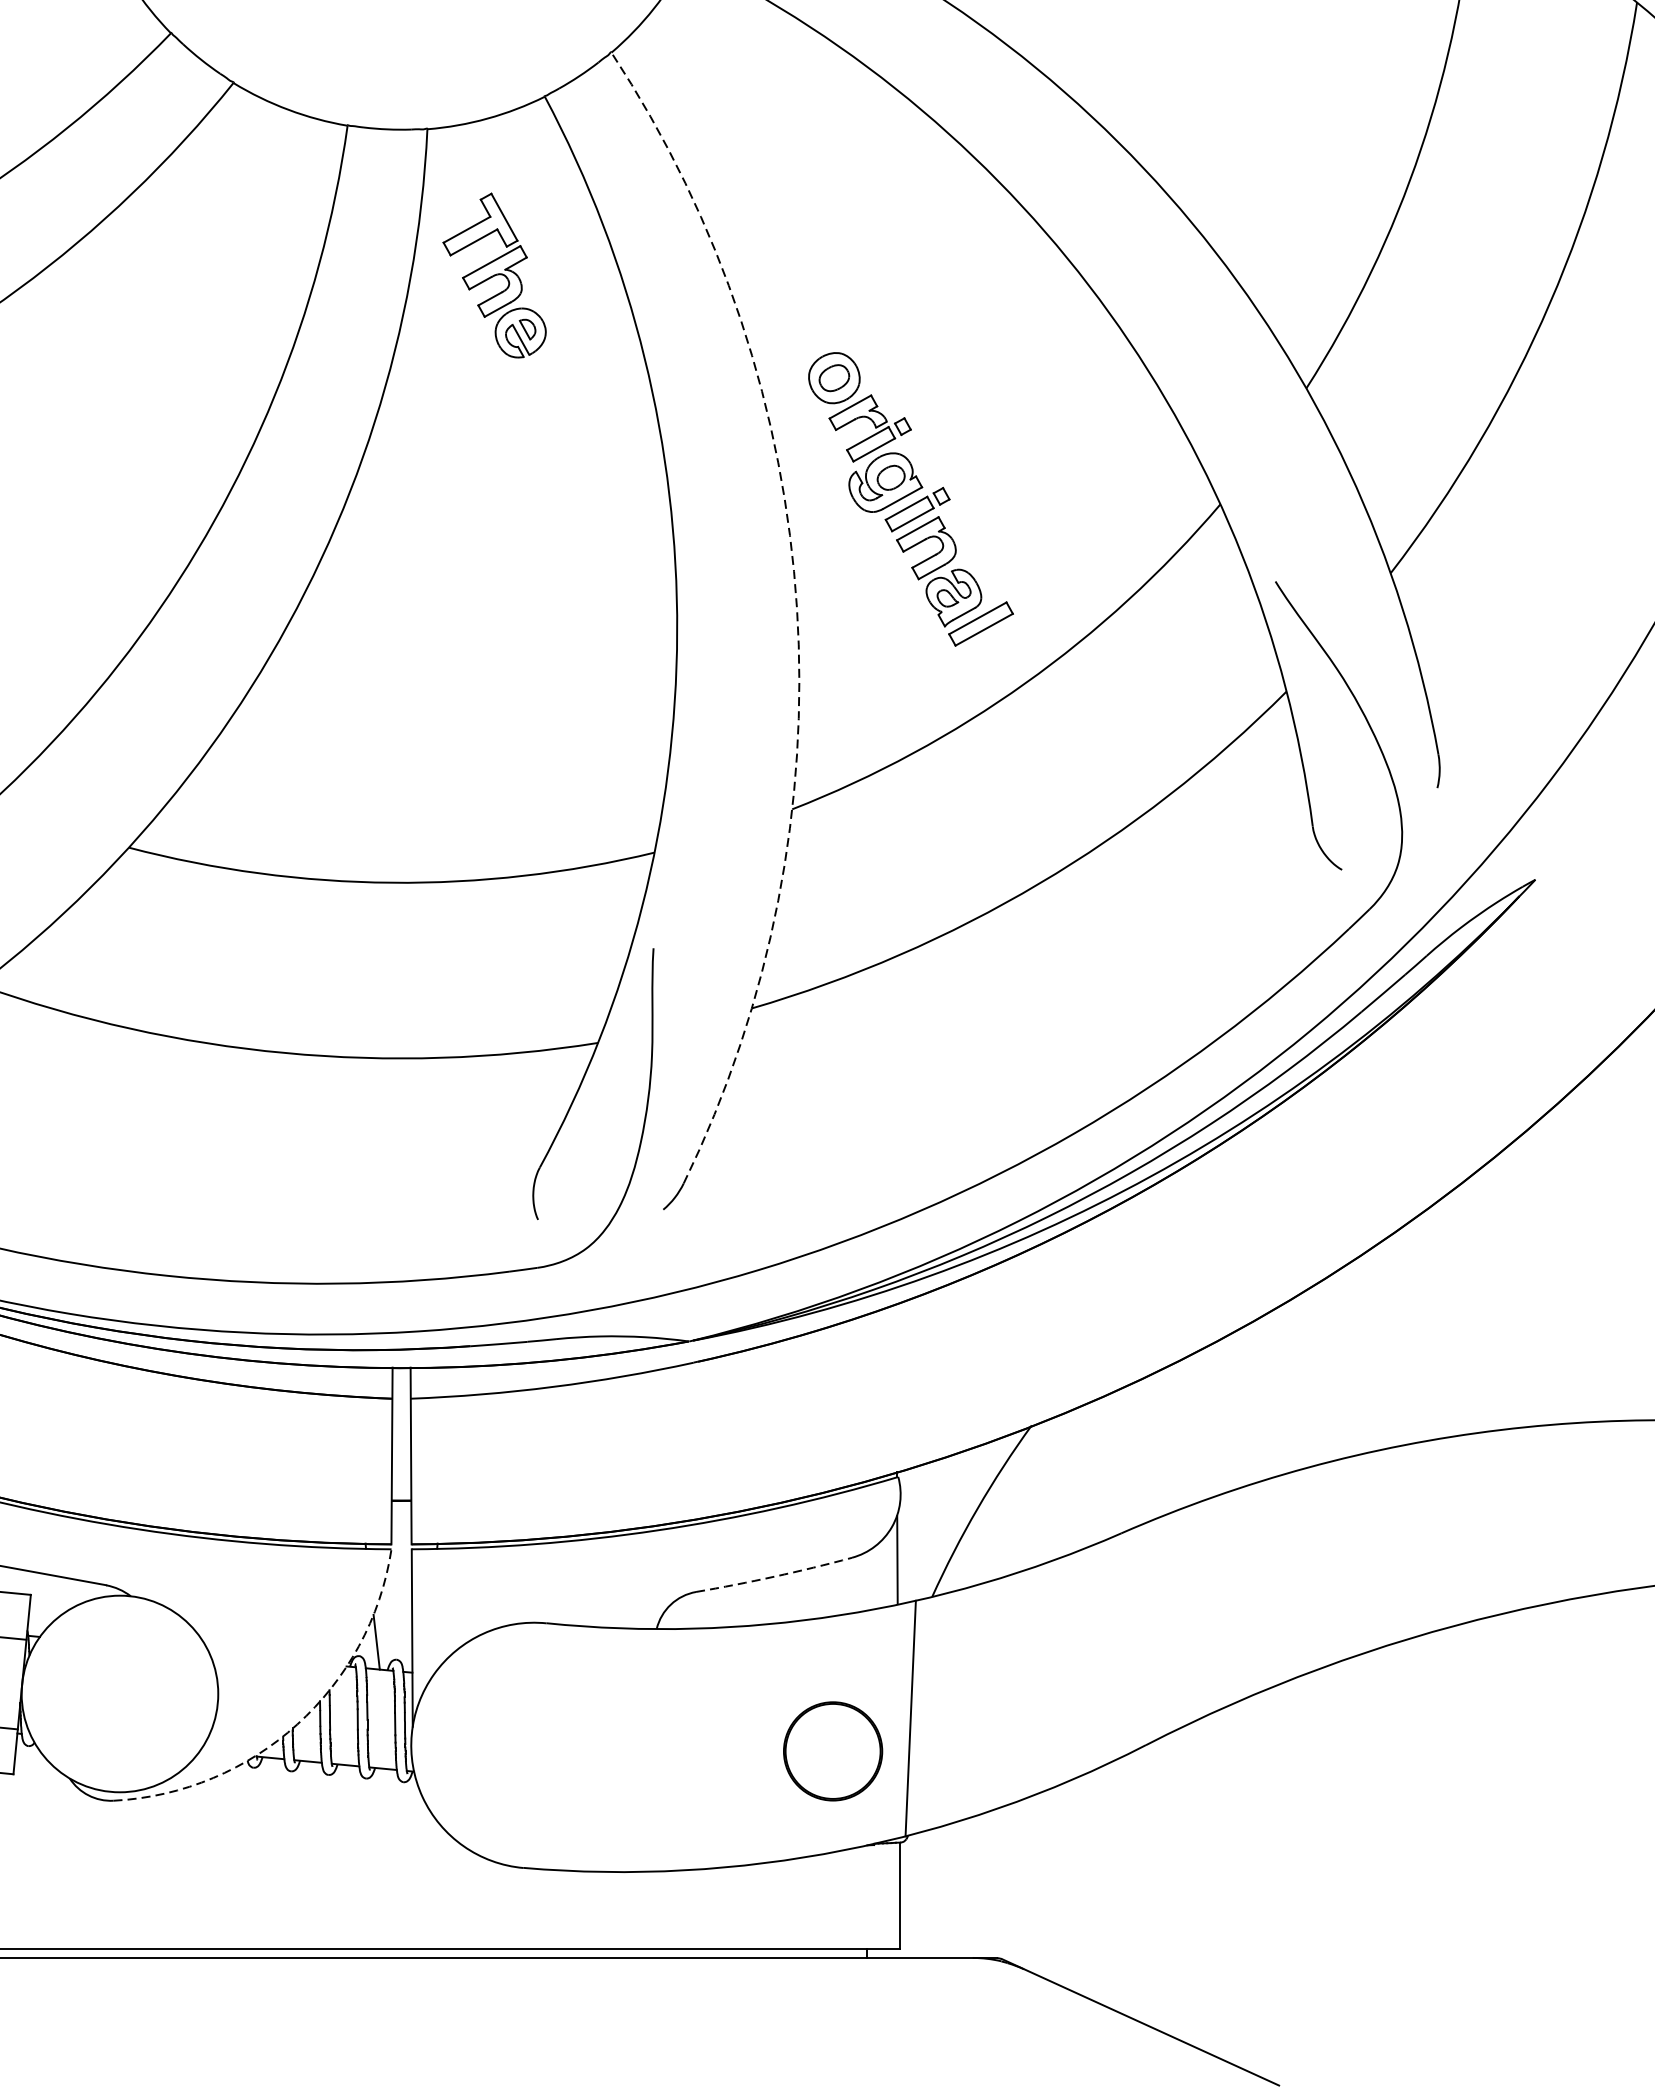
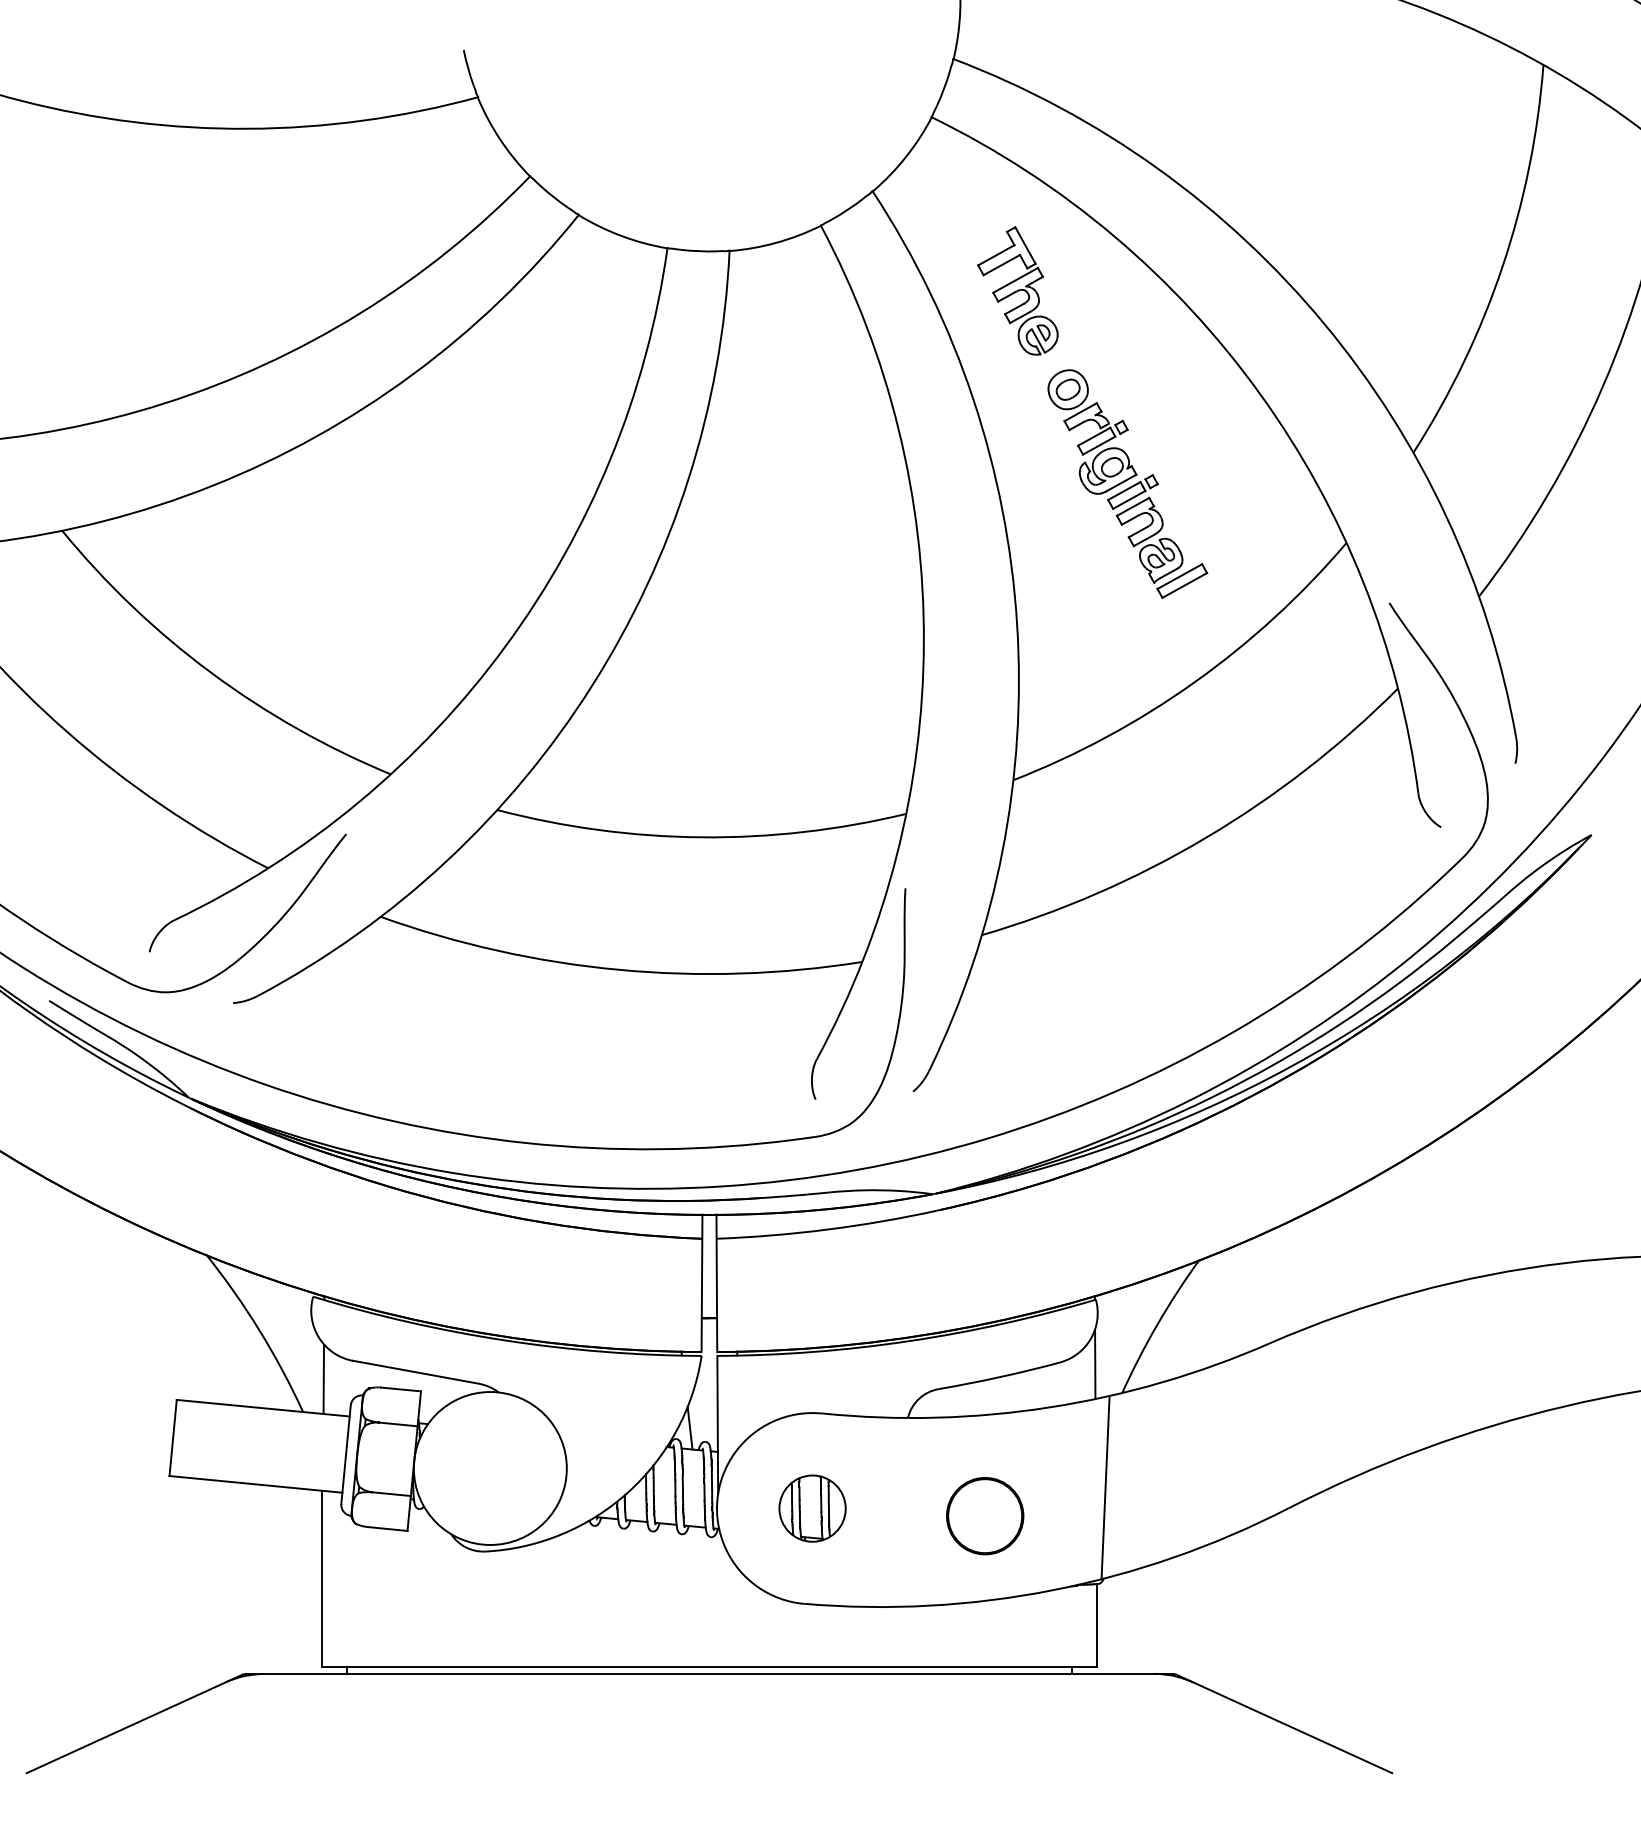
part: (494, 275) -> (1017, 290), moved
part: (910, 498) -> (1127, 483), moved
arc: (797, 607) -> (1017, 623), dashed -> solid
arc: (774, 1577) -> (999, 1377), dashed -> solid
arc: (297, 1724) -> (628, 1492), dashed -> solid
part: (534, 1745) -> (812, 1508), added
part: (833, 1751) -> (985, 1516), moved

